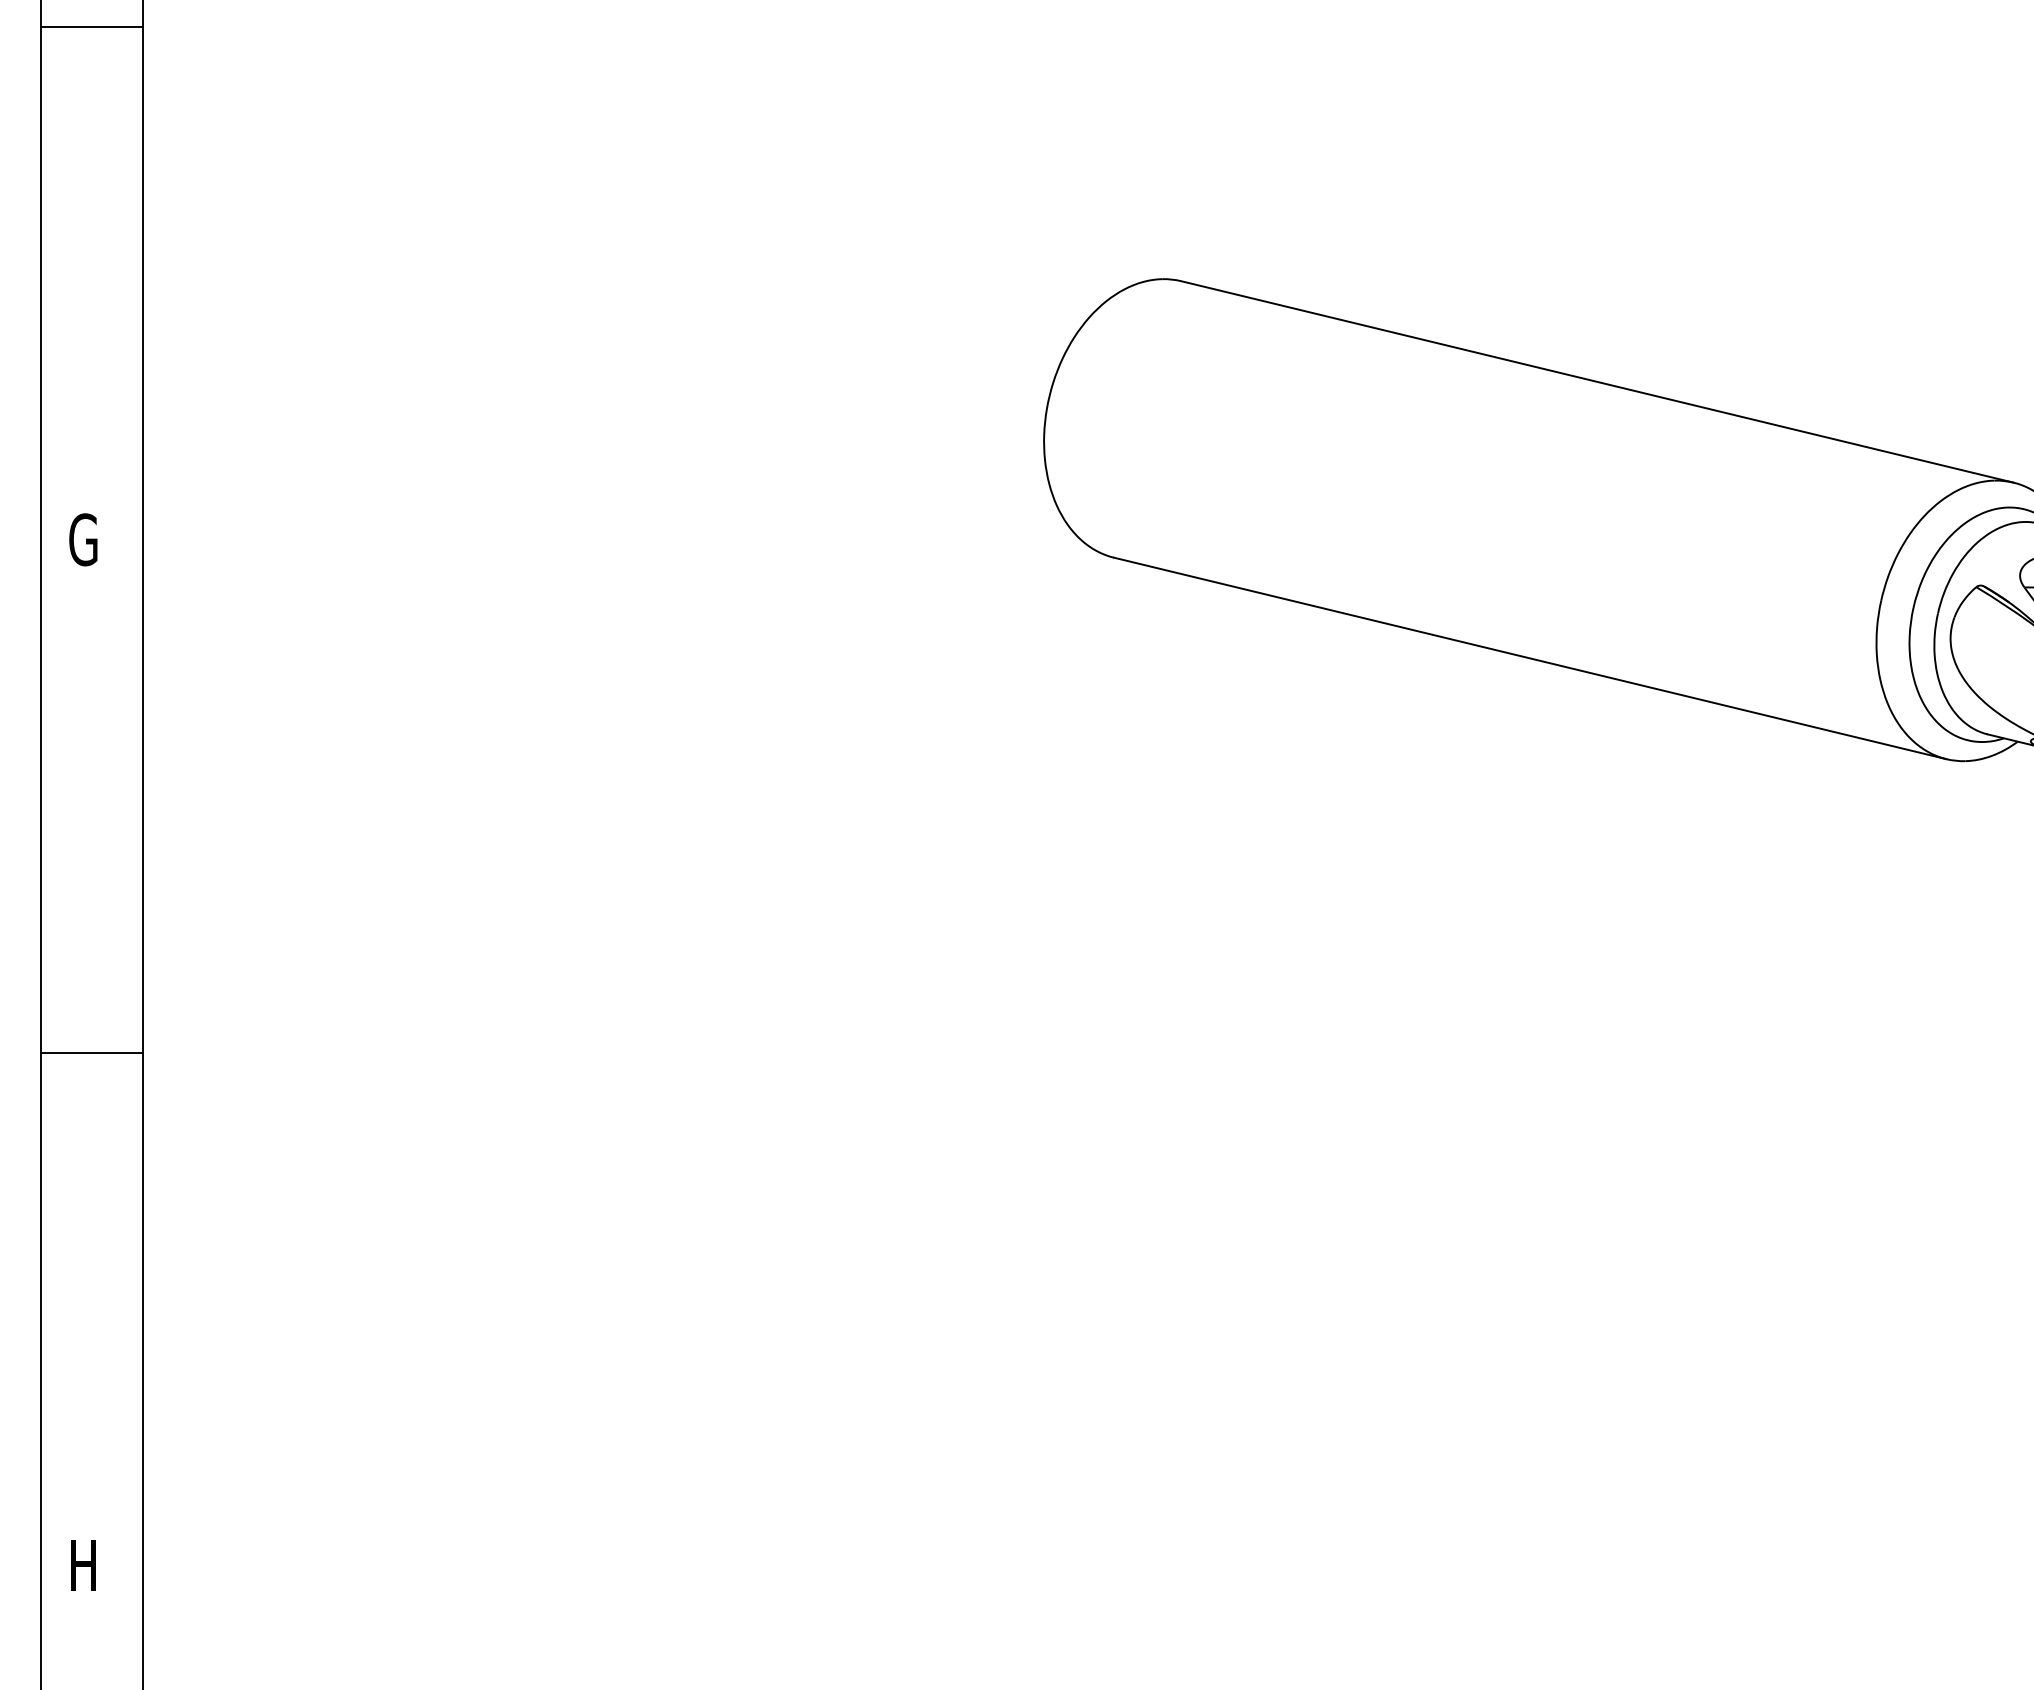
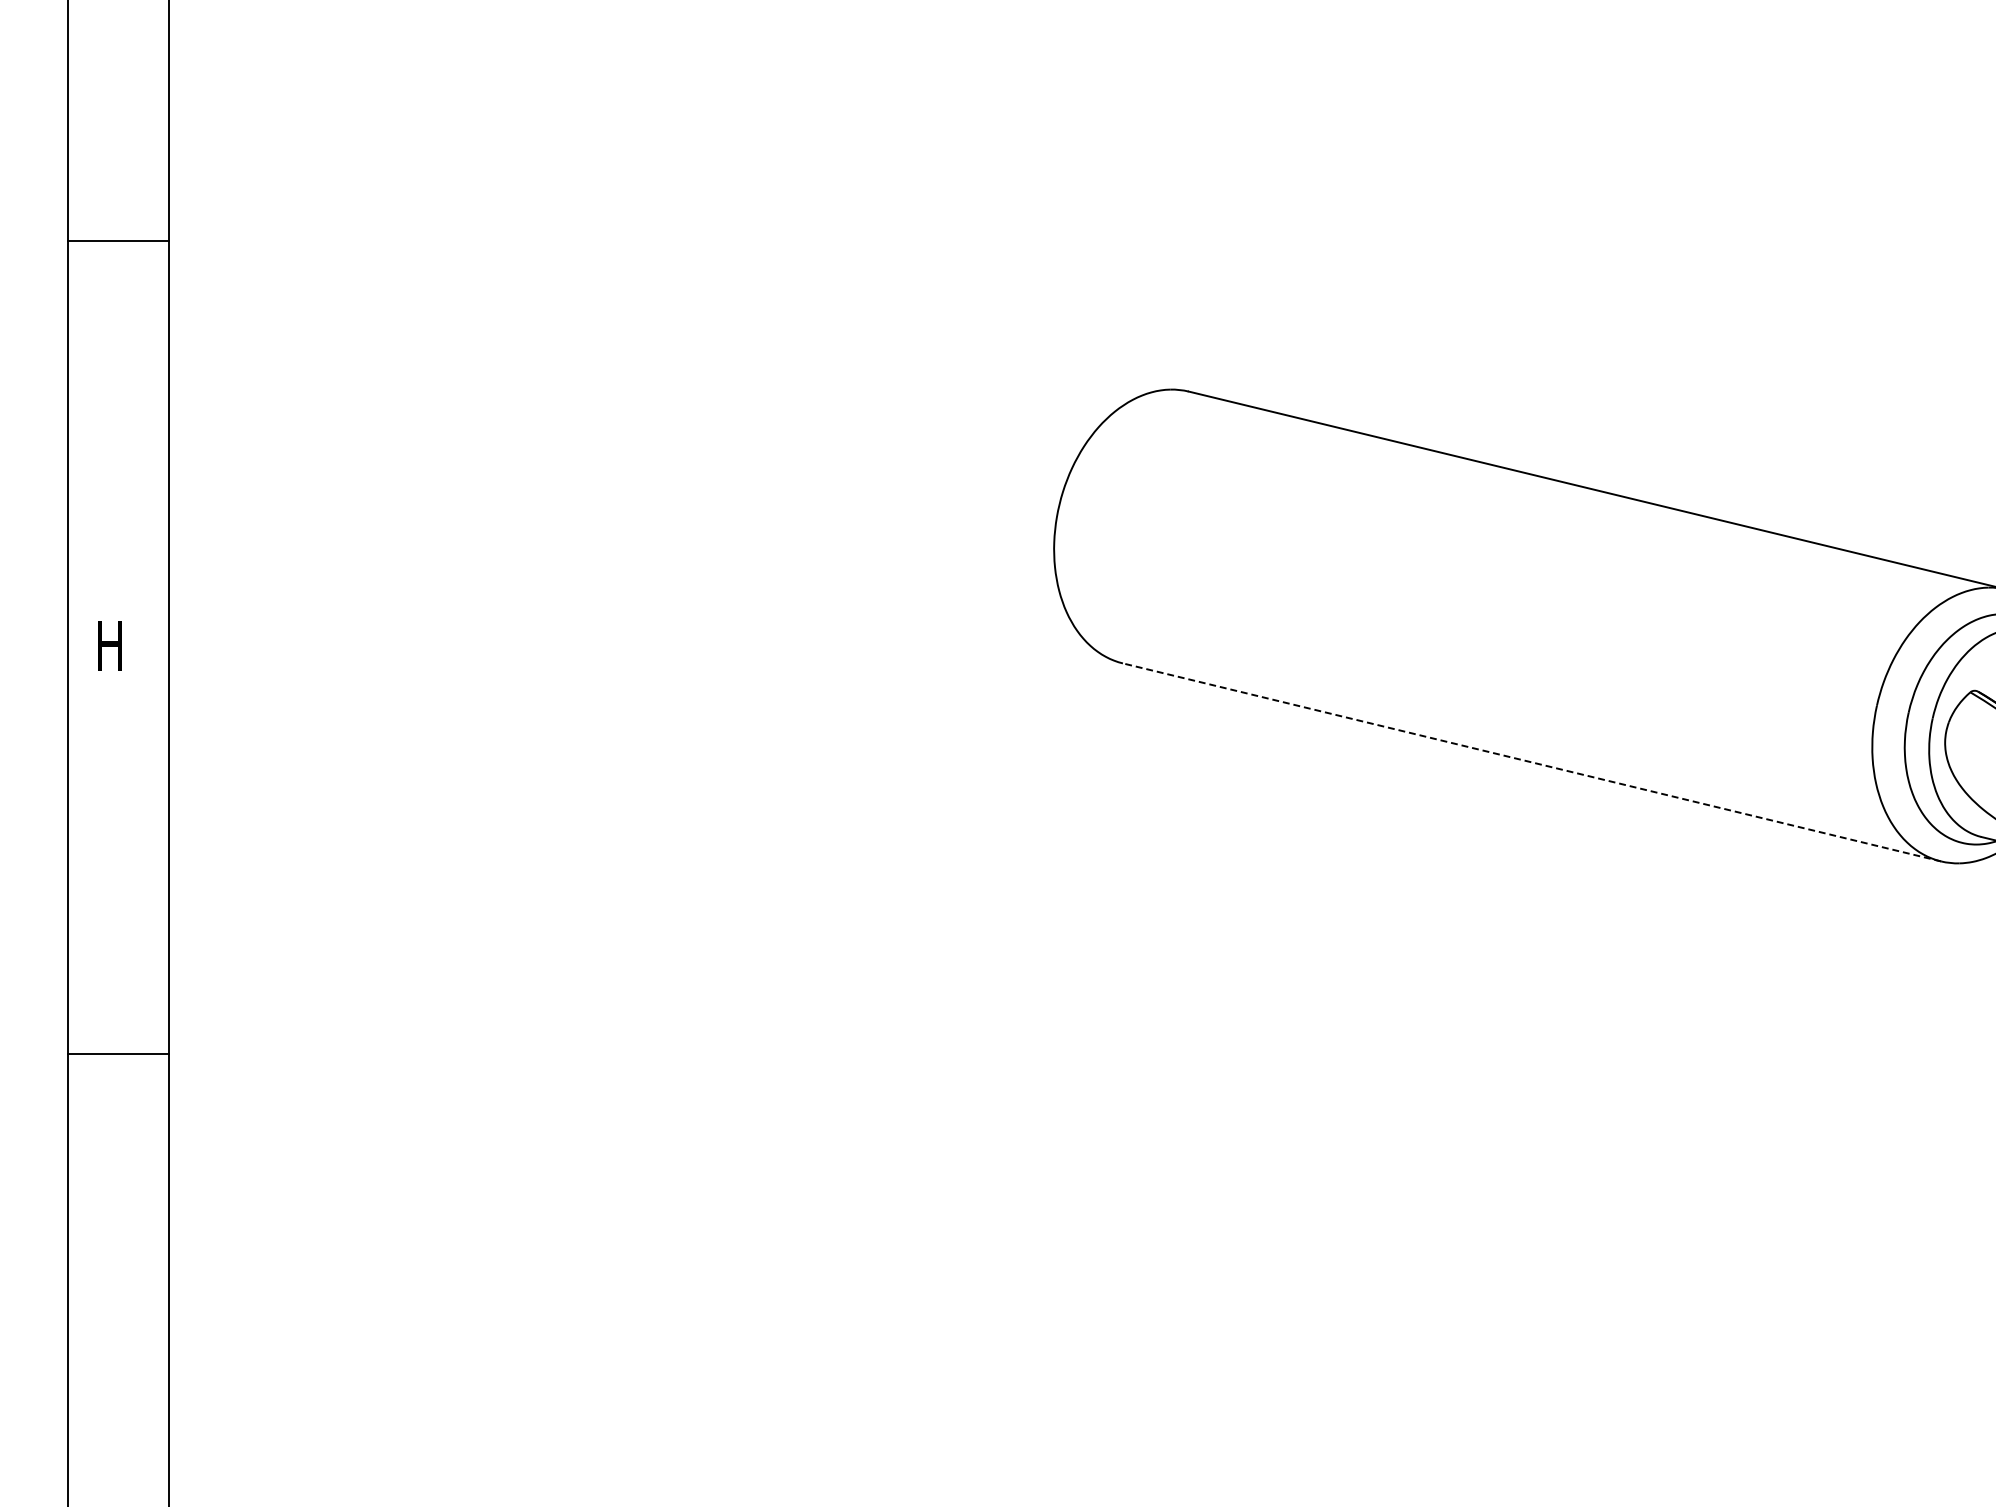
line: (91, 26) -> (117, 240), moved
text: (83, 539) -> (109, 645), G -> H
line: (1529, 658) -> (1531, 762), solid -> dashed
line: (91, 1052) -> (117, 1053), moved

